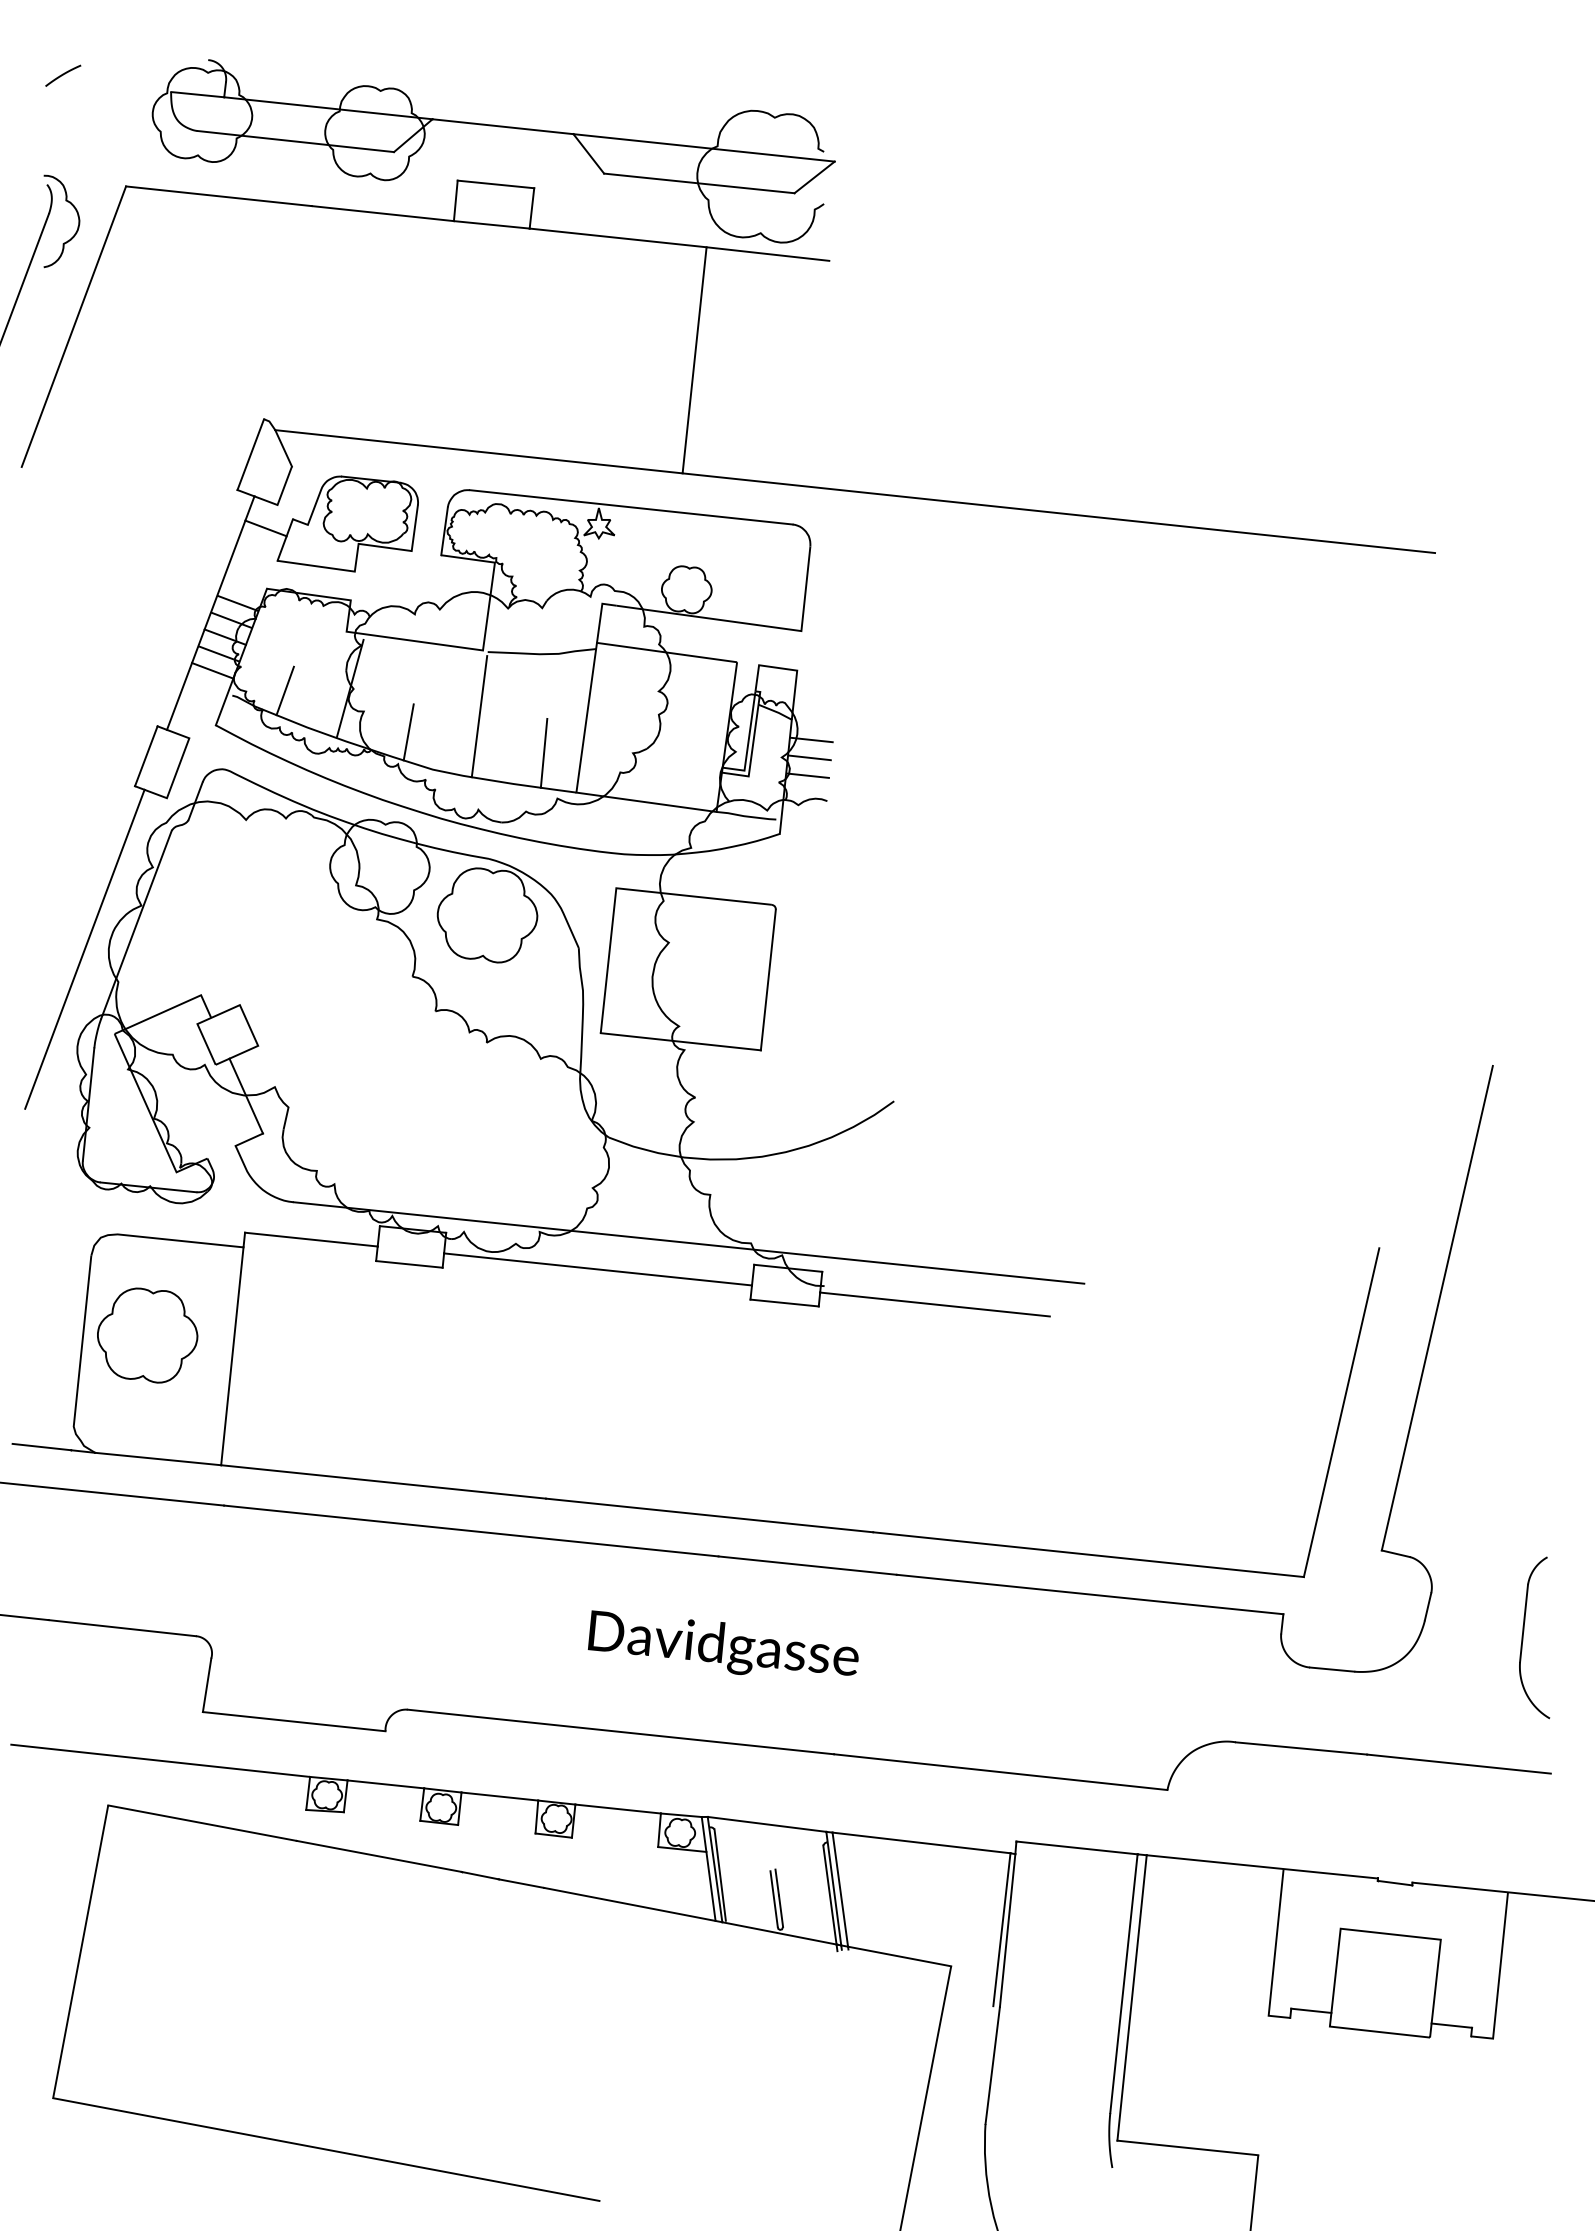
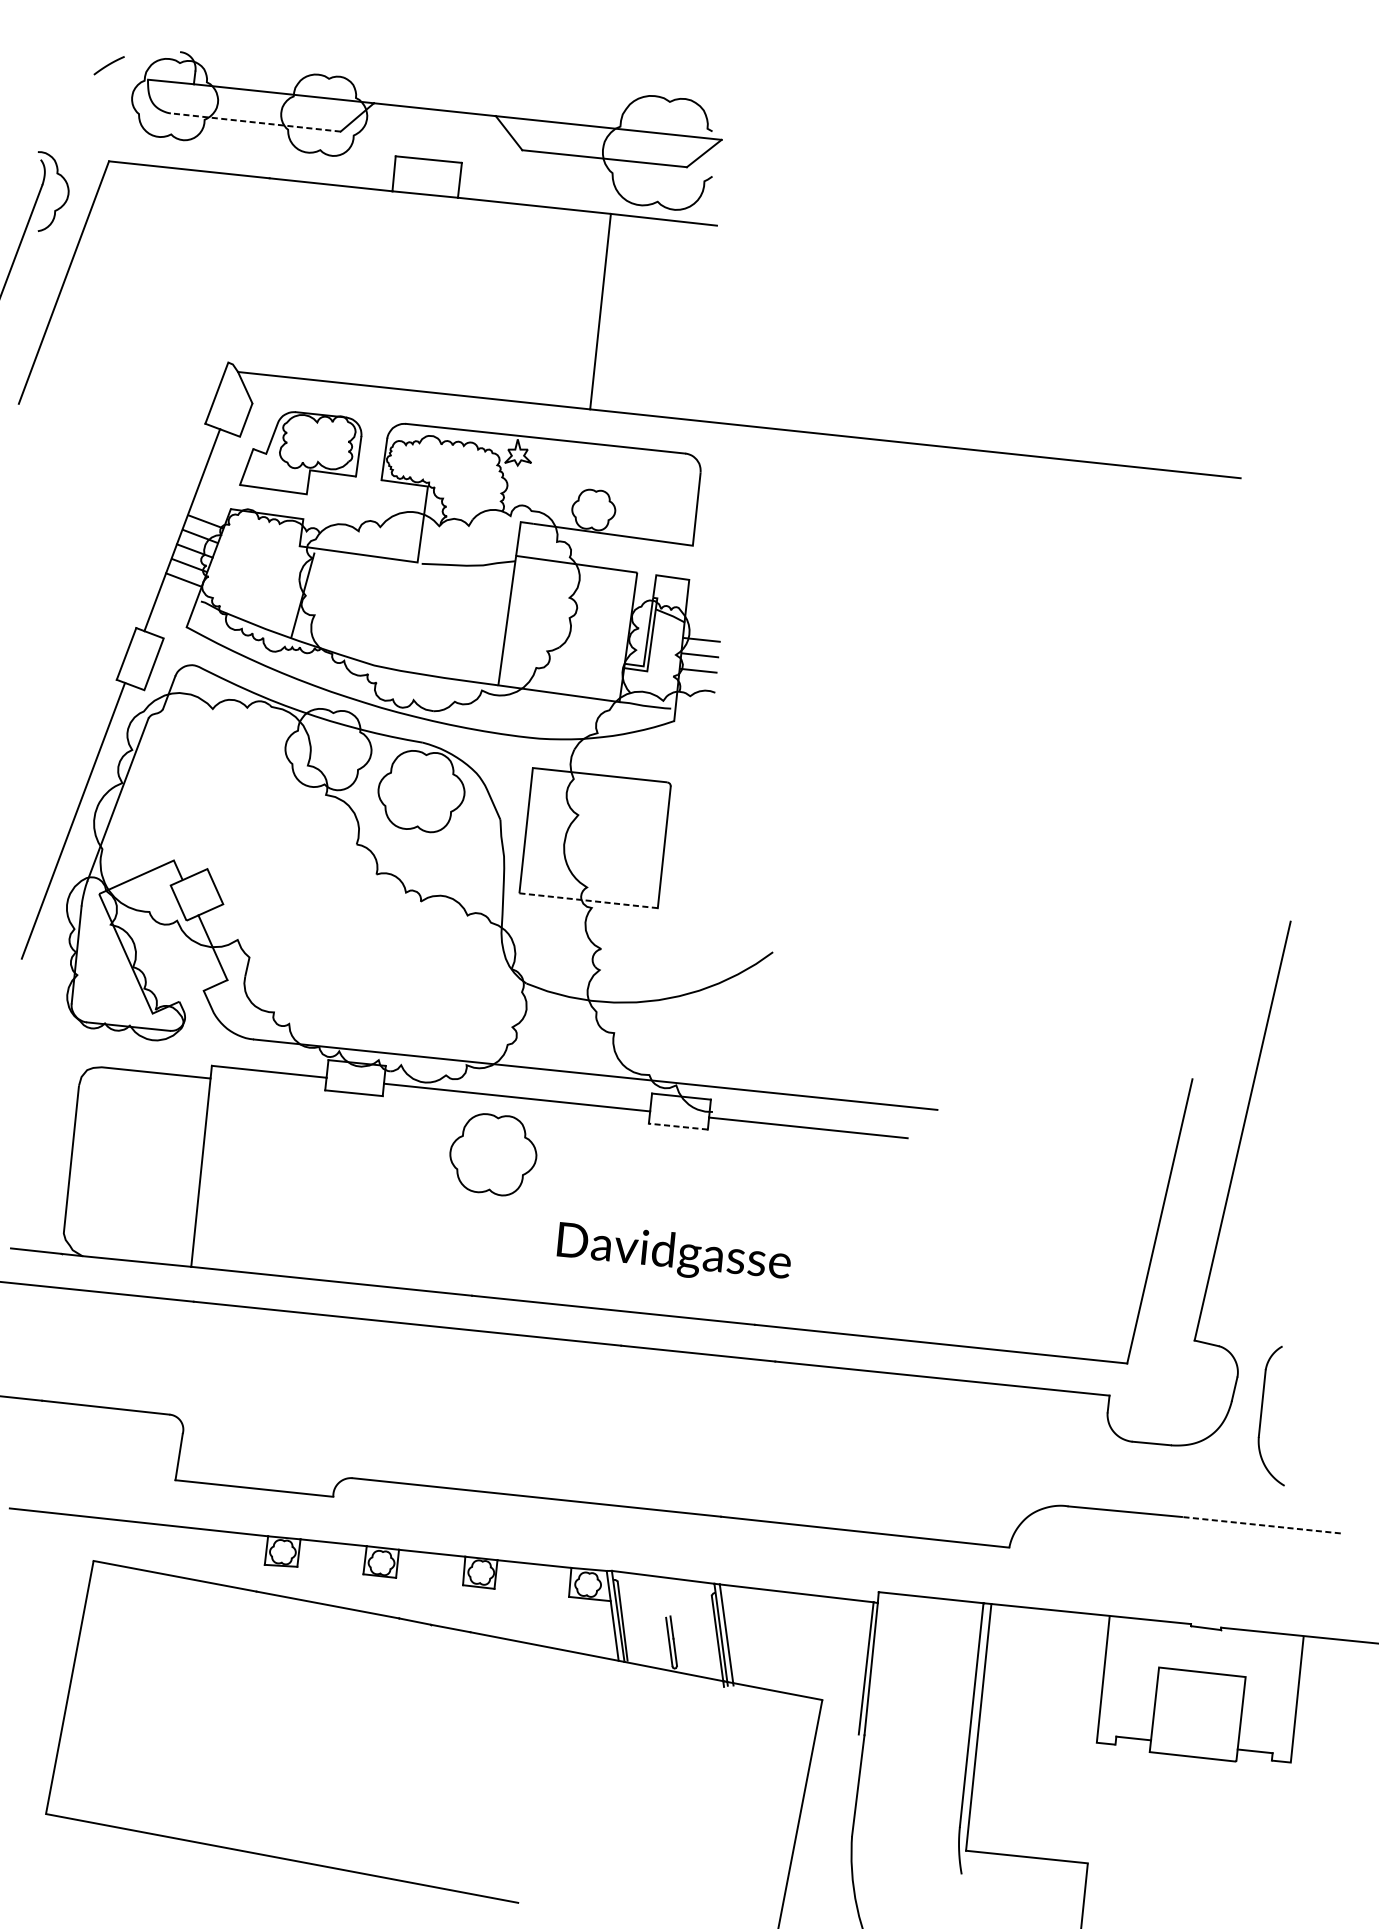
curve: (63, 75) -> (109, 65), moved
line: (295, 141) -> (255, 122), solid -> dashed
line: (265, 528) -> (229, 457), removed
line: (284, 690) -> (246, 597), removed
line: (479, 716) -> (414, 619), removed
line: (408, 732) -> (353, 633), removed
line: (543, 752) -> (469, 650), removed
line: (680, 1041) -> (588, 900), solid -> dashed
line: (784, 1302) -> (678, 1126), solid -> dashed
part: (147, 1335) -> (493, 1154), moved
part: (1523, 1637) -> (1261, 1415), moved
text: (722, 1642) -> (673, 1249), moved
line: (1458, 1764) -> (1260, 1525), solid -> dashed

